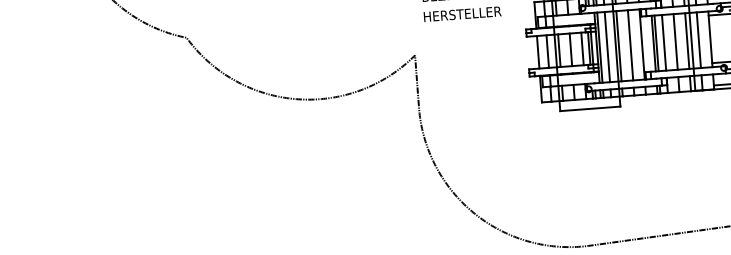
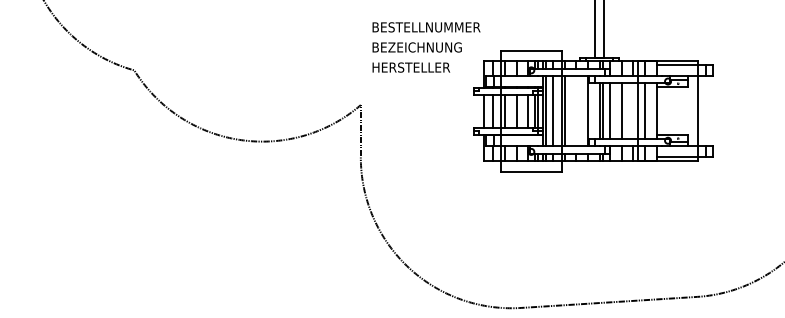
line: (687, 41) -> (633, 111), removed
line: (630, 45) -> (576, 111), removed

